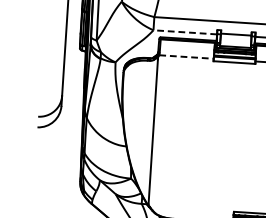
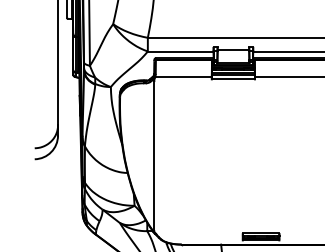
line: (185, 32) -> (180, 51), dashed -> solid
line: (187, 56) -> (184, 76), dashed -> solid

